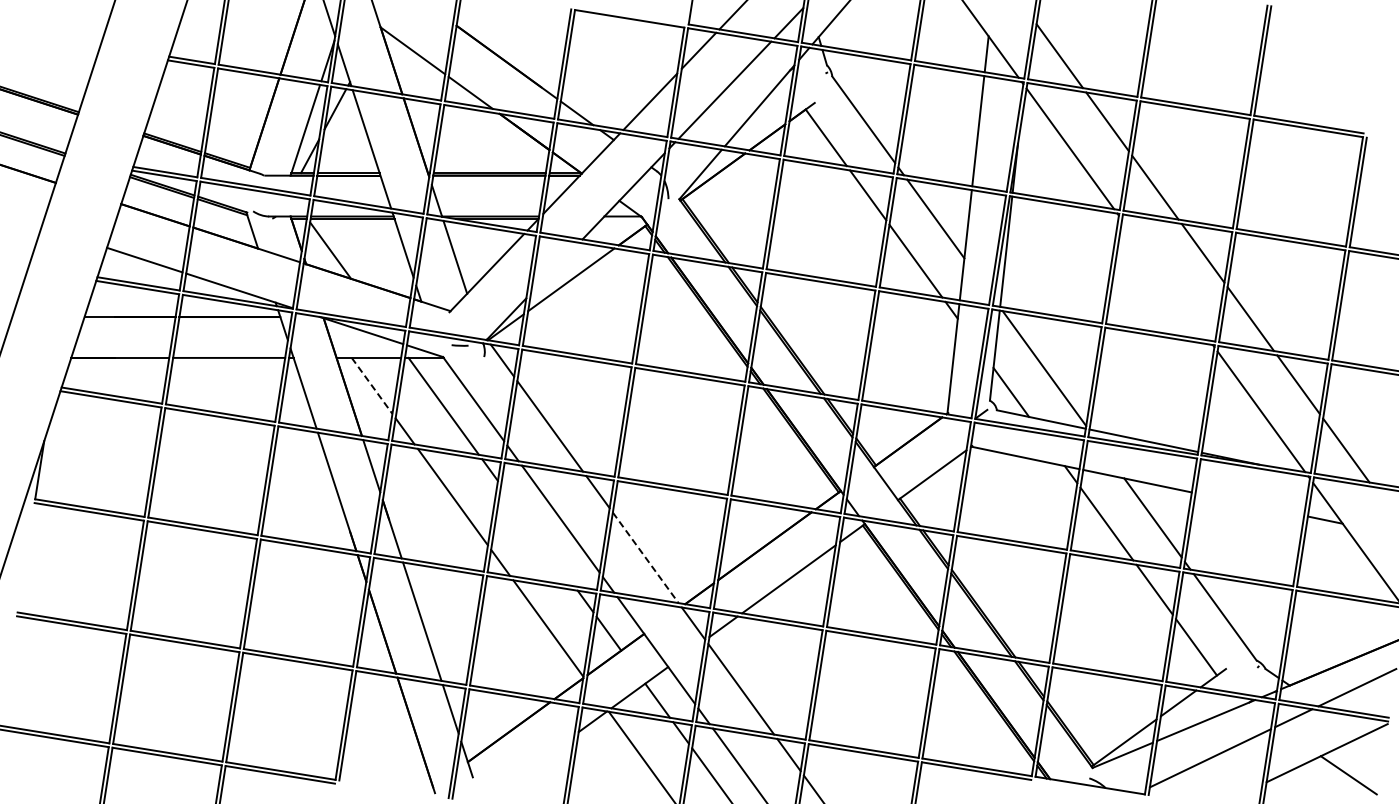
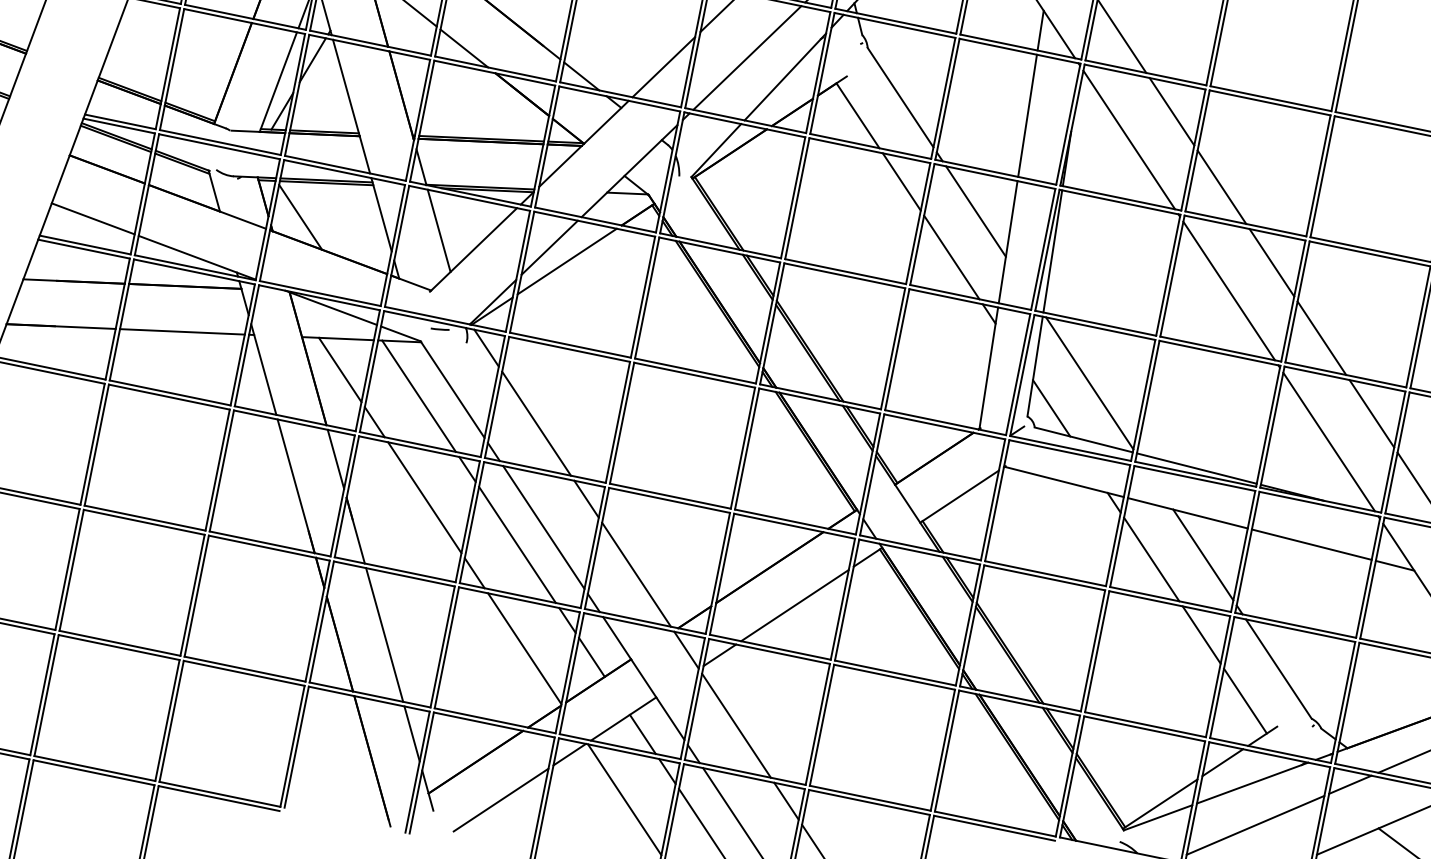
line: (554, 267) -> (549, 247), added
line: (1165, 280) -> (1228, 291), added
line: (372, 385) -> (340, 369), dashed -> solid
line: (1249, 504) -> (1311, 544), added
line: (537, 535) -> (517, 544), added
line: (645, 557) -> (636, 574), dashed -> solid
line: (532, 765) -> (500, 800), added

